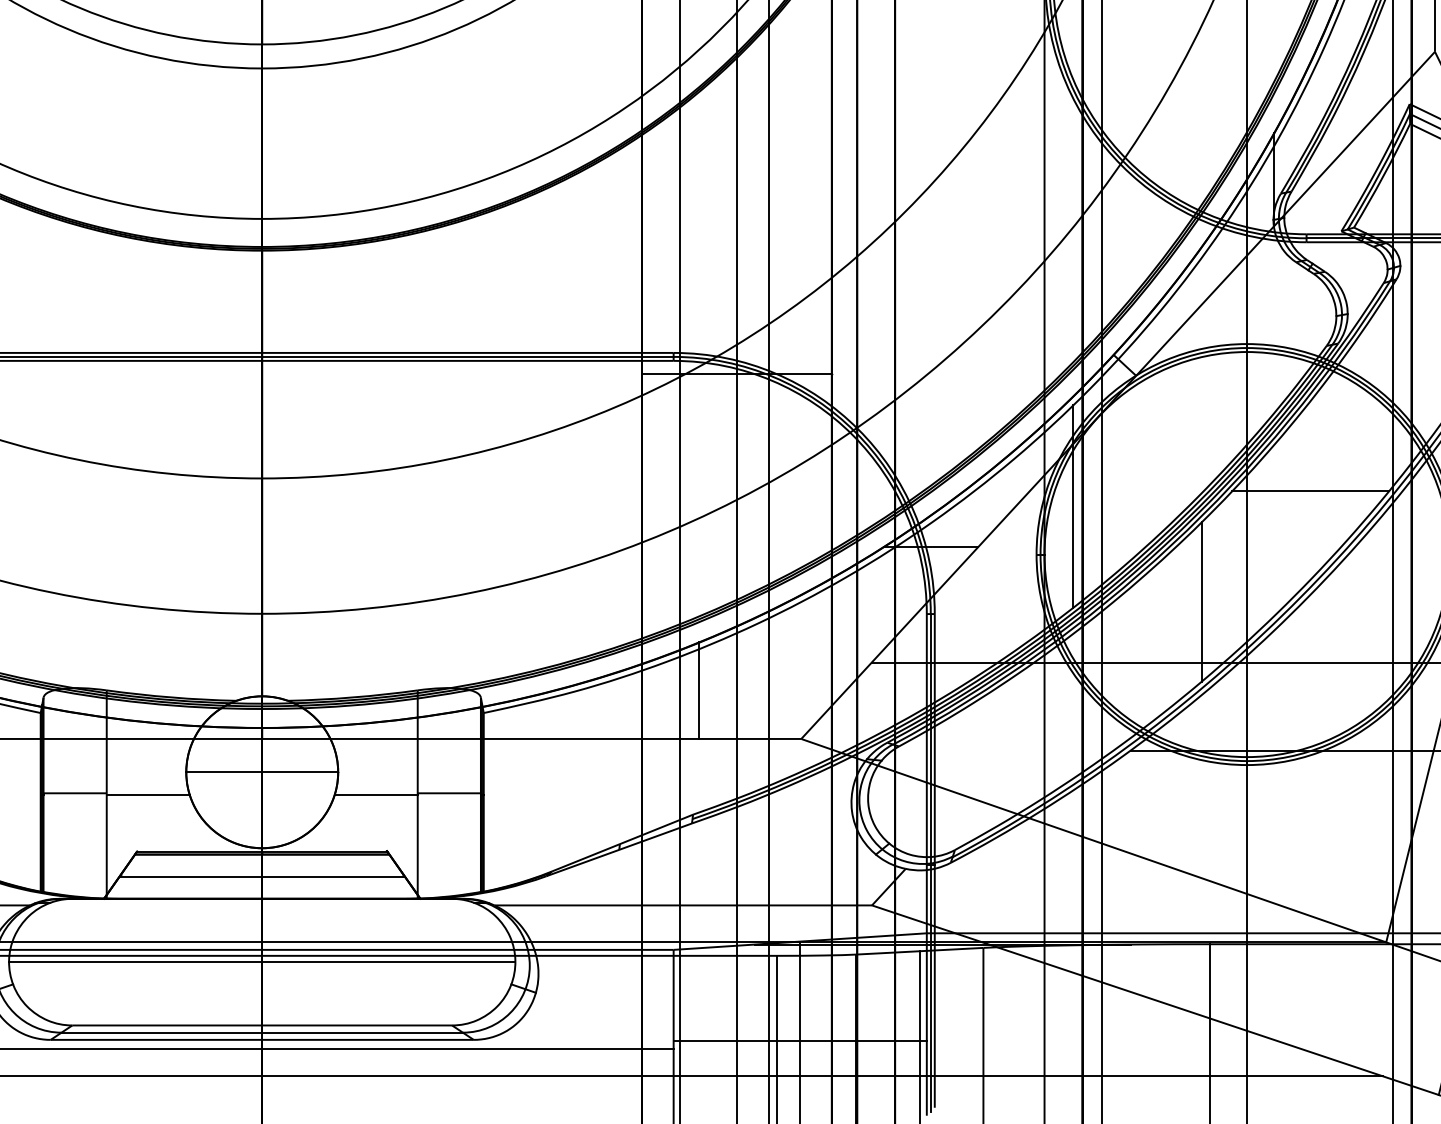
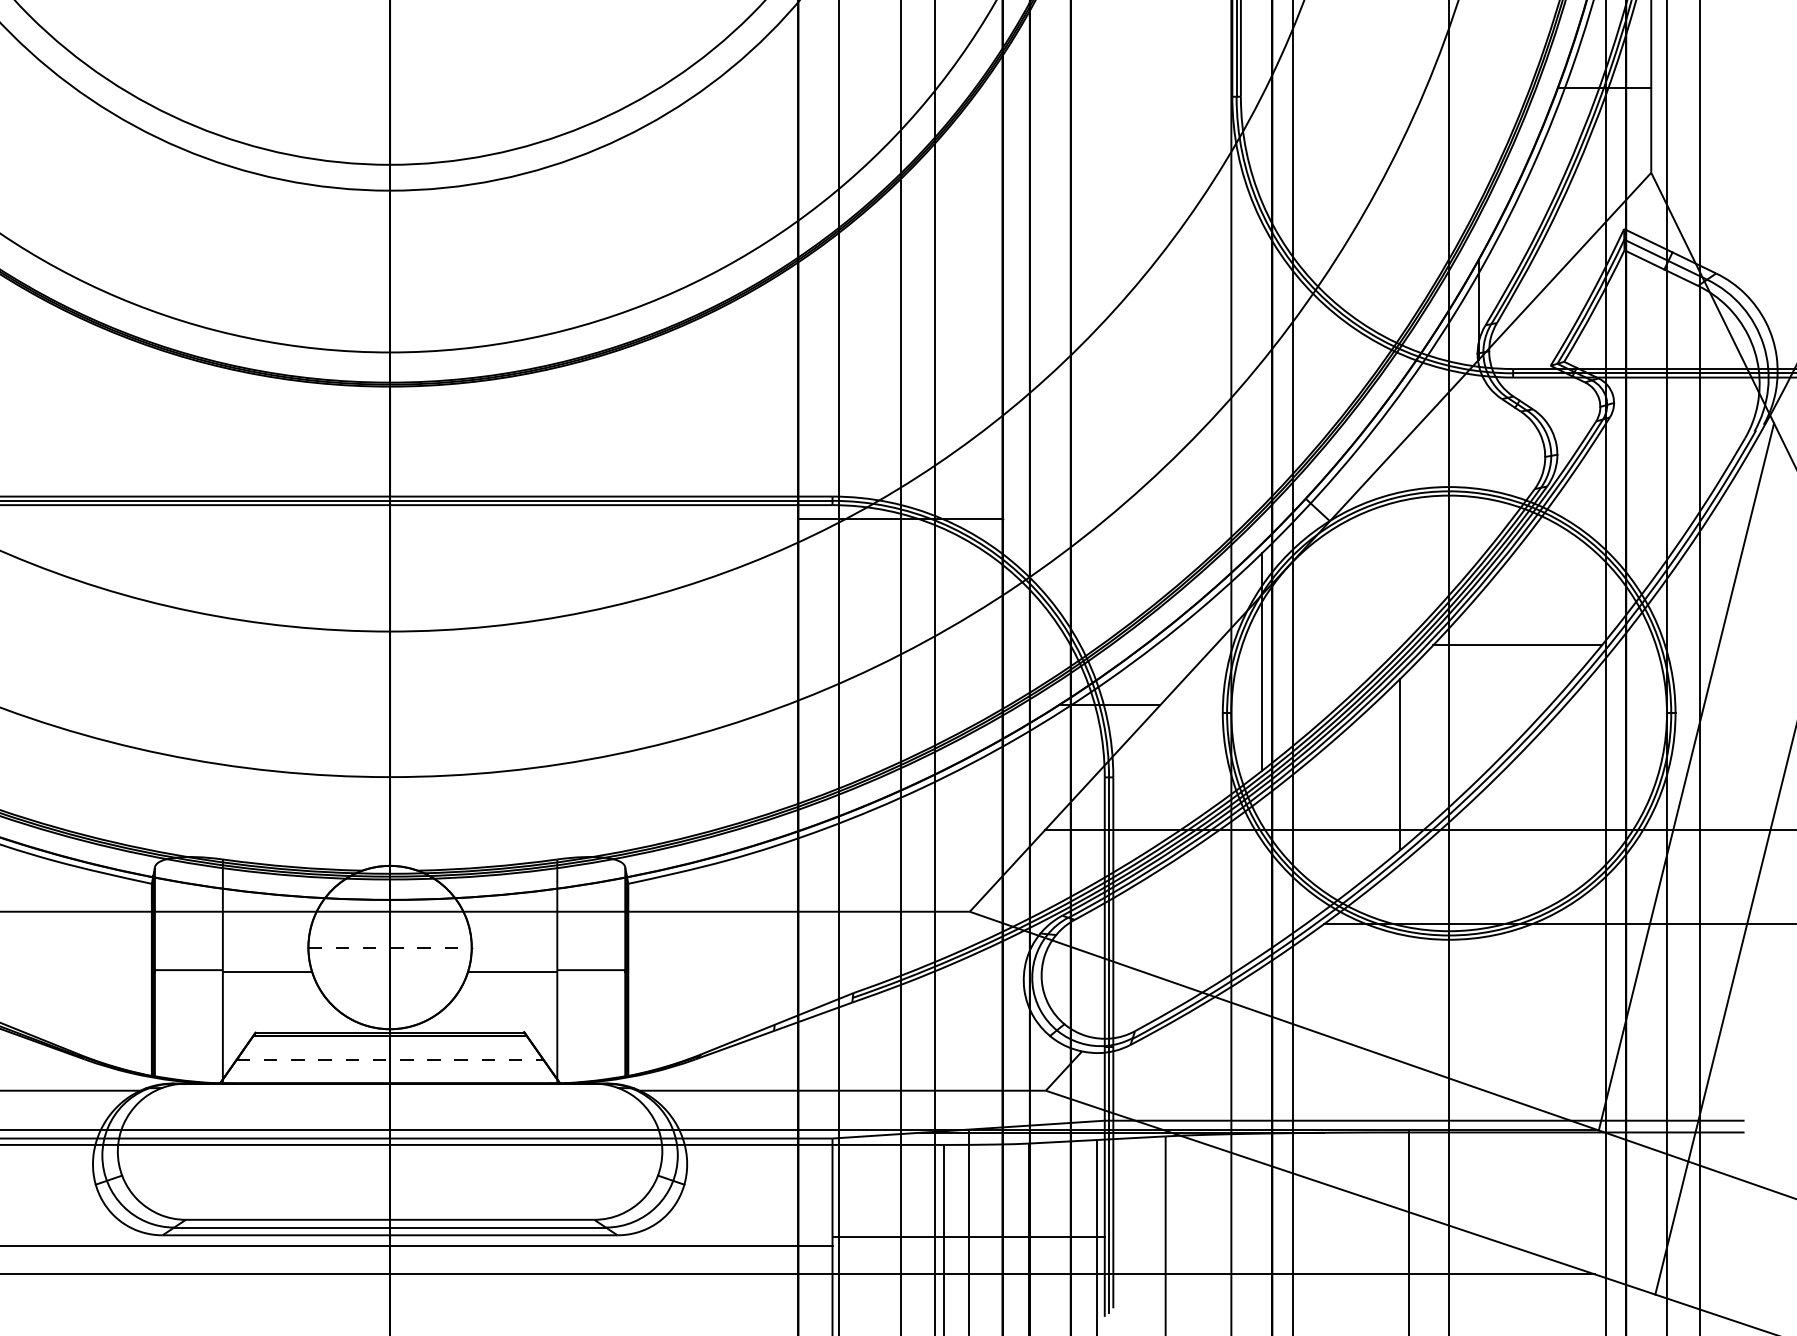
line: (699, 690) -> (860, 859), removed
line: (262, 772) -> (390, 947), solid -> dashed
line: (262, 876) -> (390, 1059), solid -> dashed
line: (261, 961) -> (389, 1151), removed

